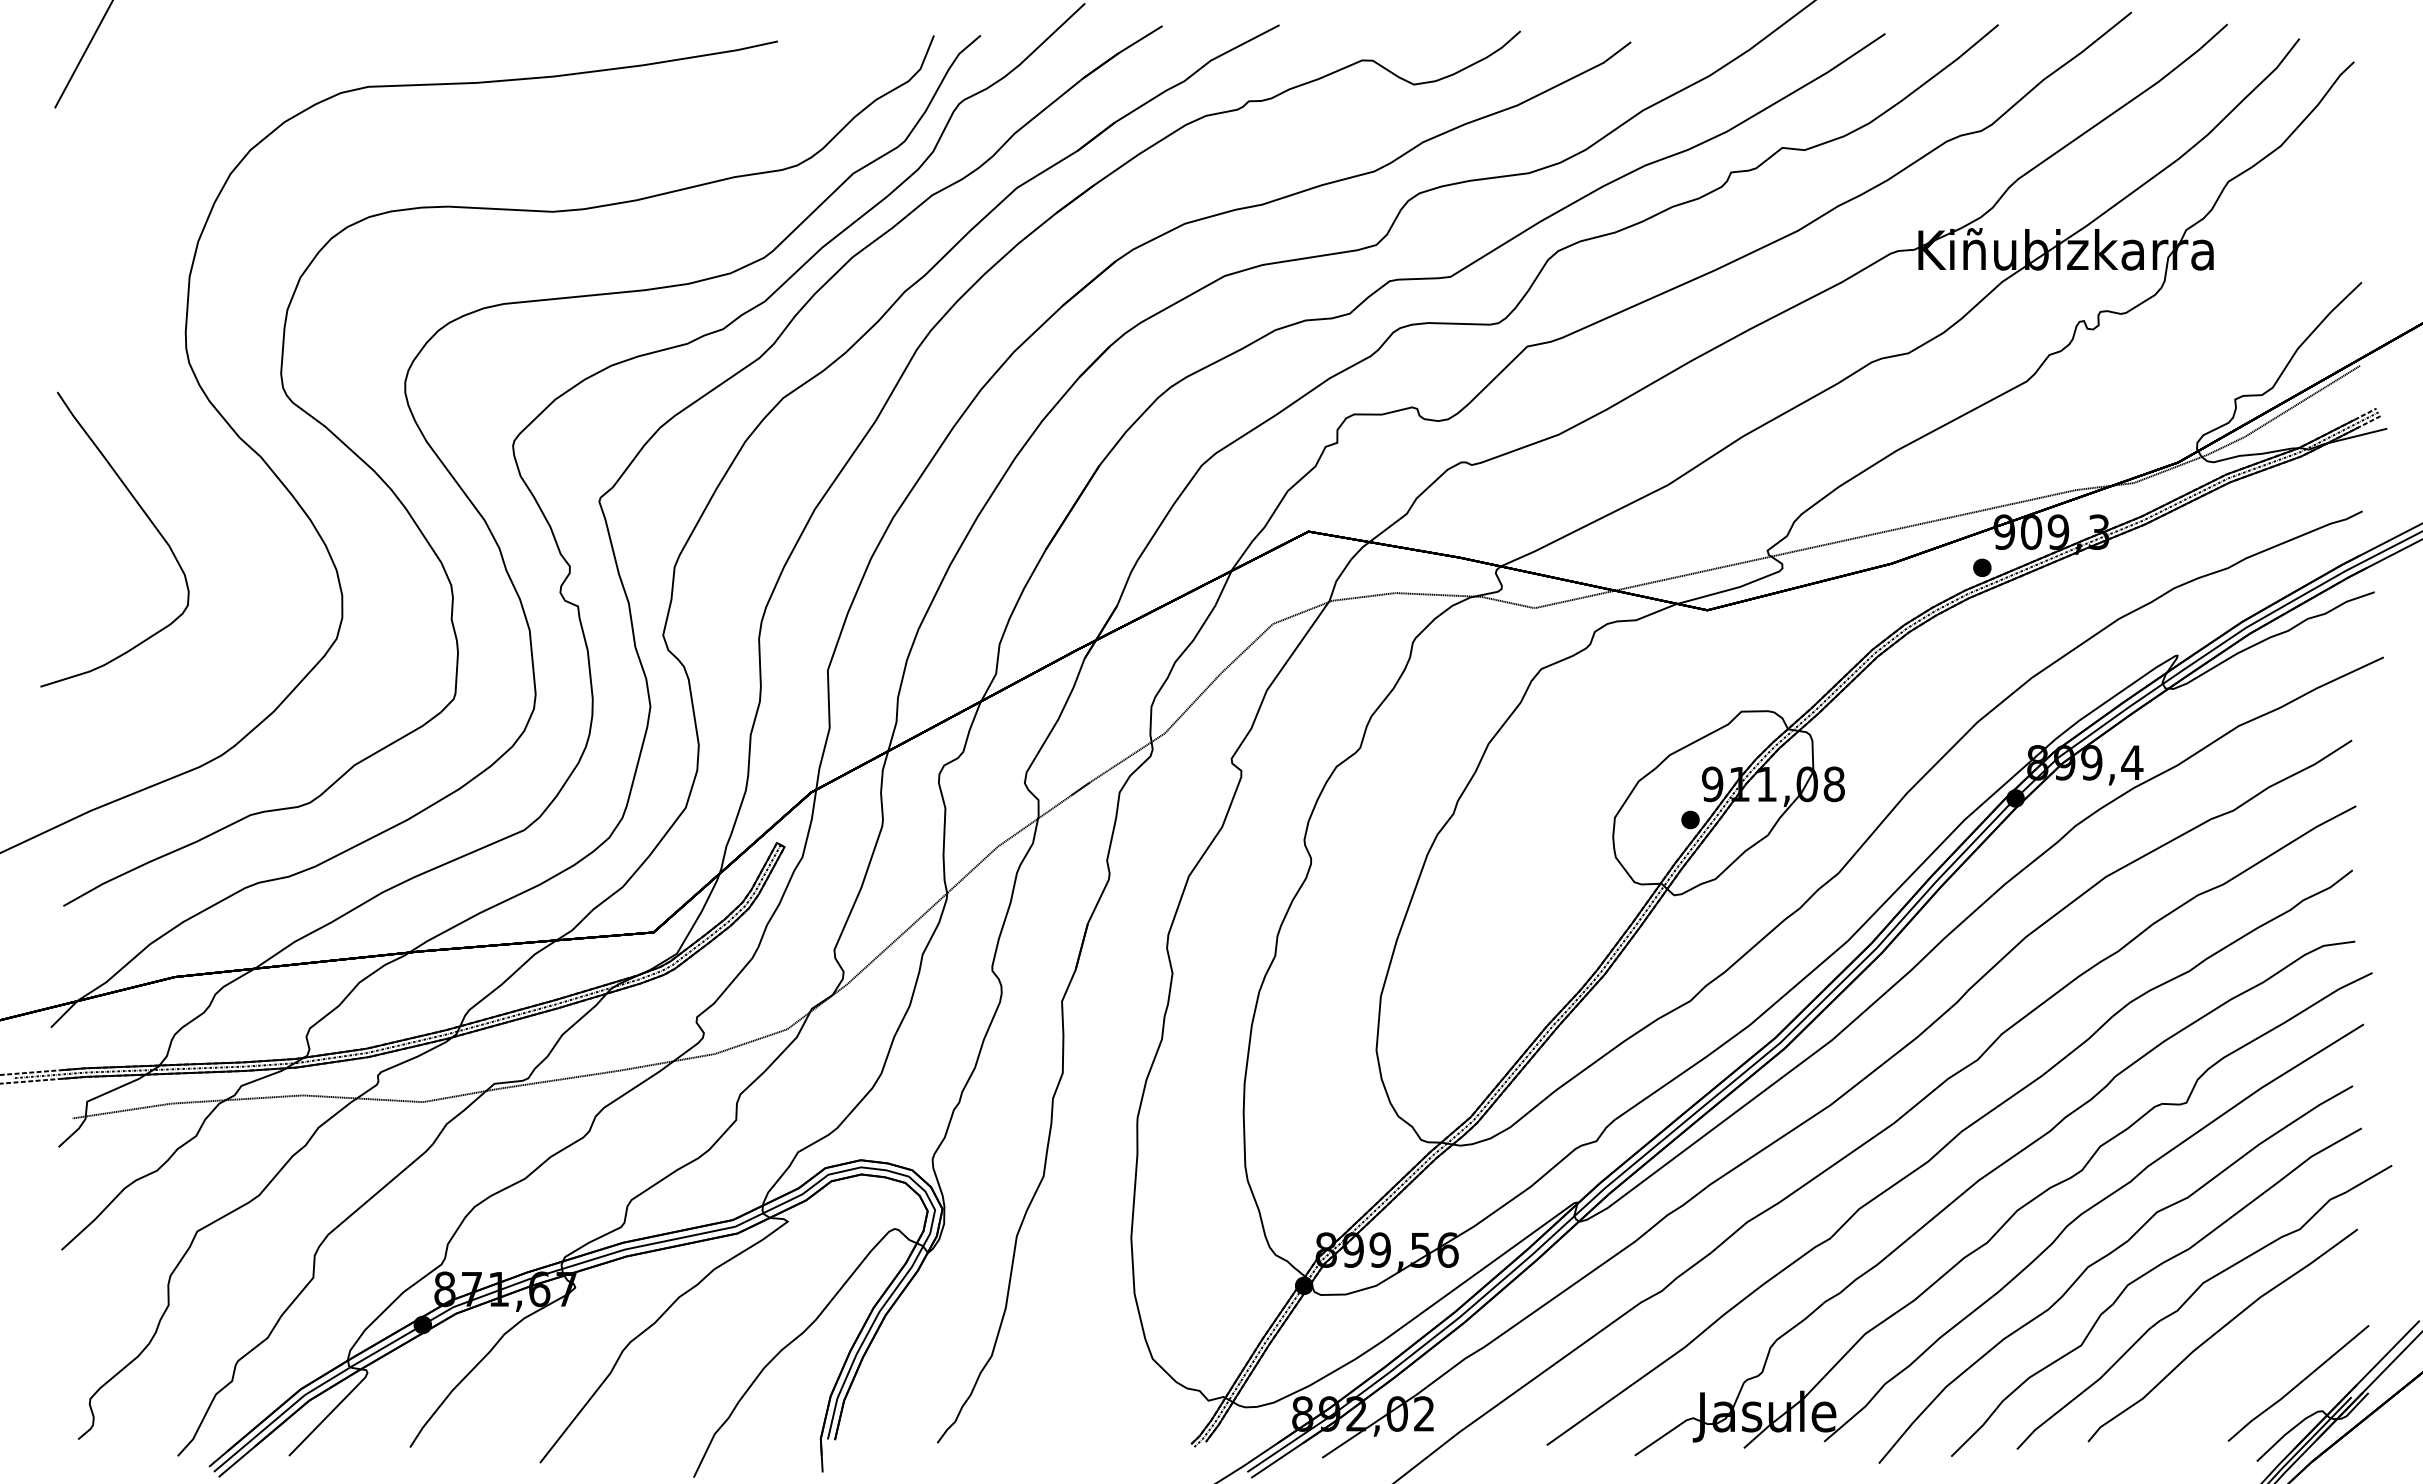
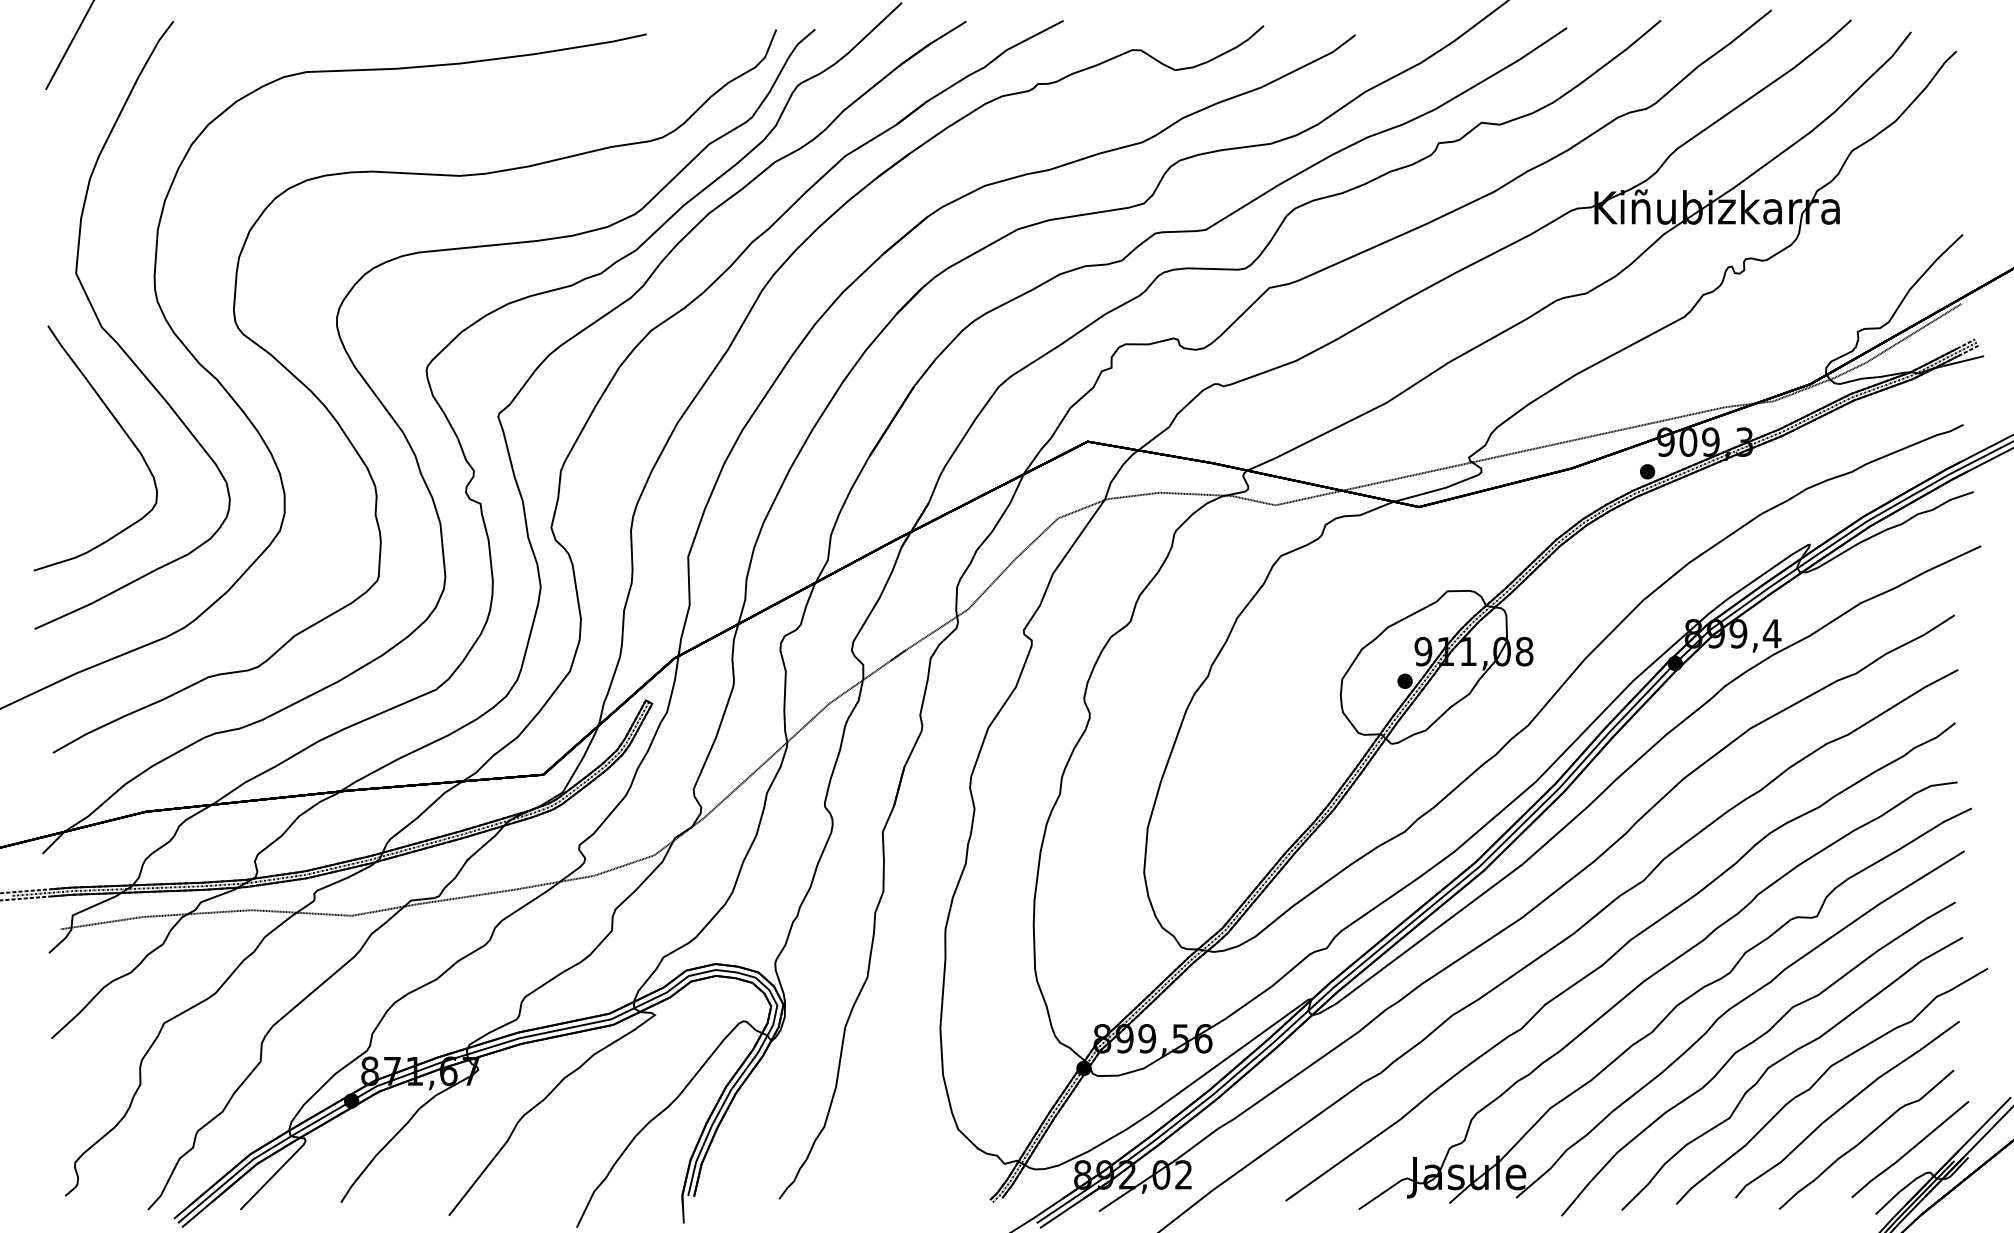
part: (139, 410) -> (116, 341), added
part: (2245, 1371) -> (1866, 1139), added

